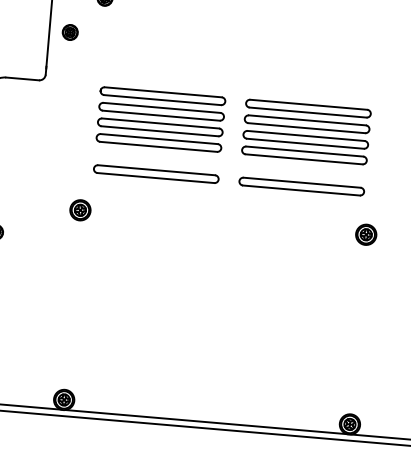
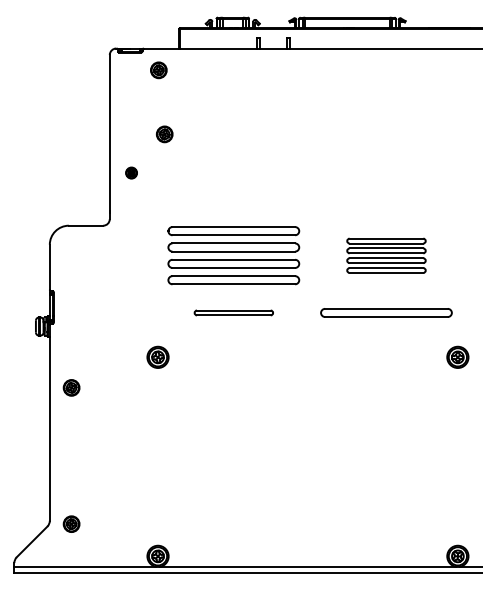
part: (70, 31) -> (131, 172), size x0.7
part: (306, 131) -> (386, 255), size x0.6
part: (156, 173) -> (233, 312), size x0.6

